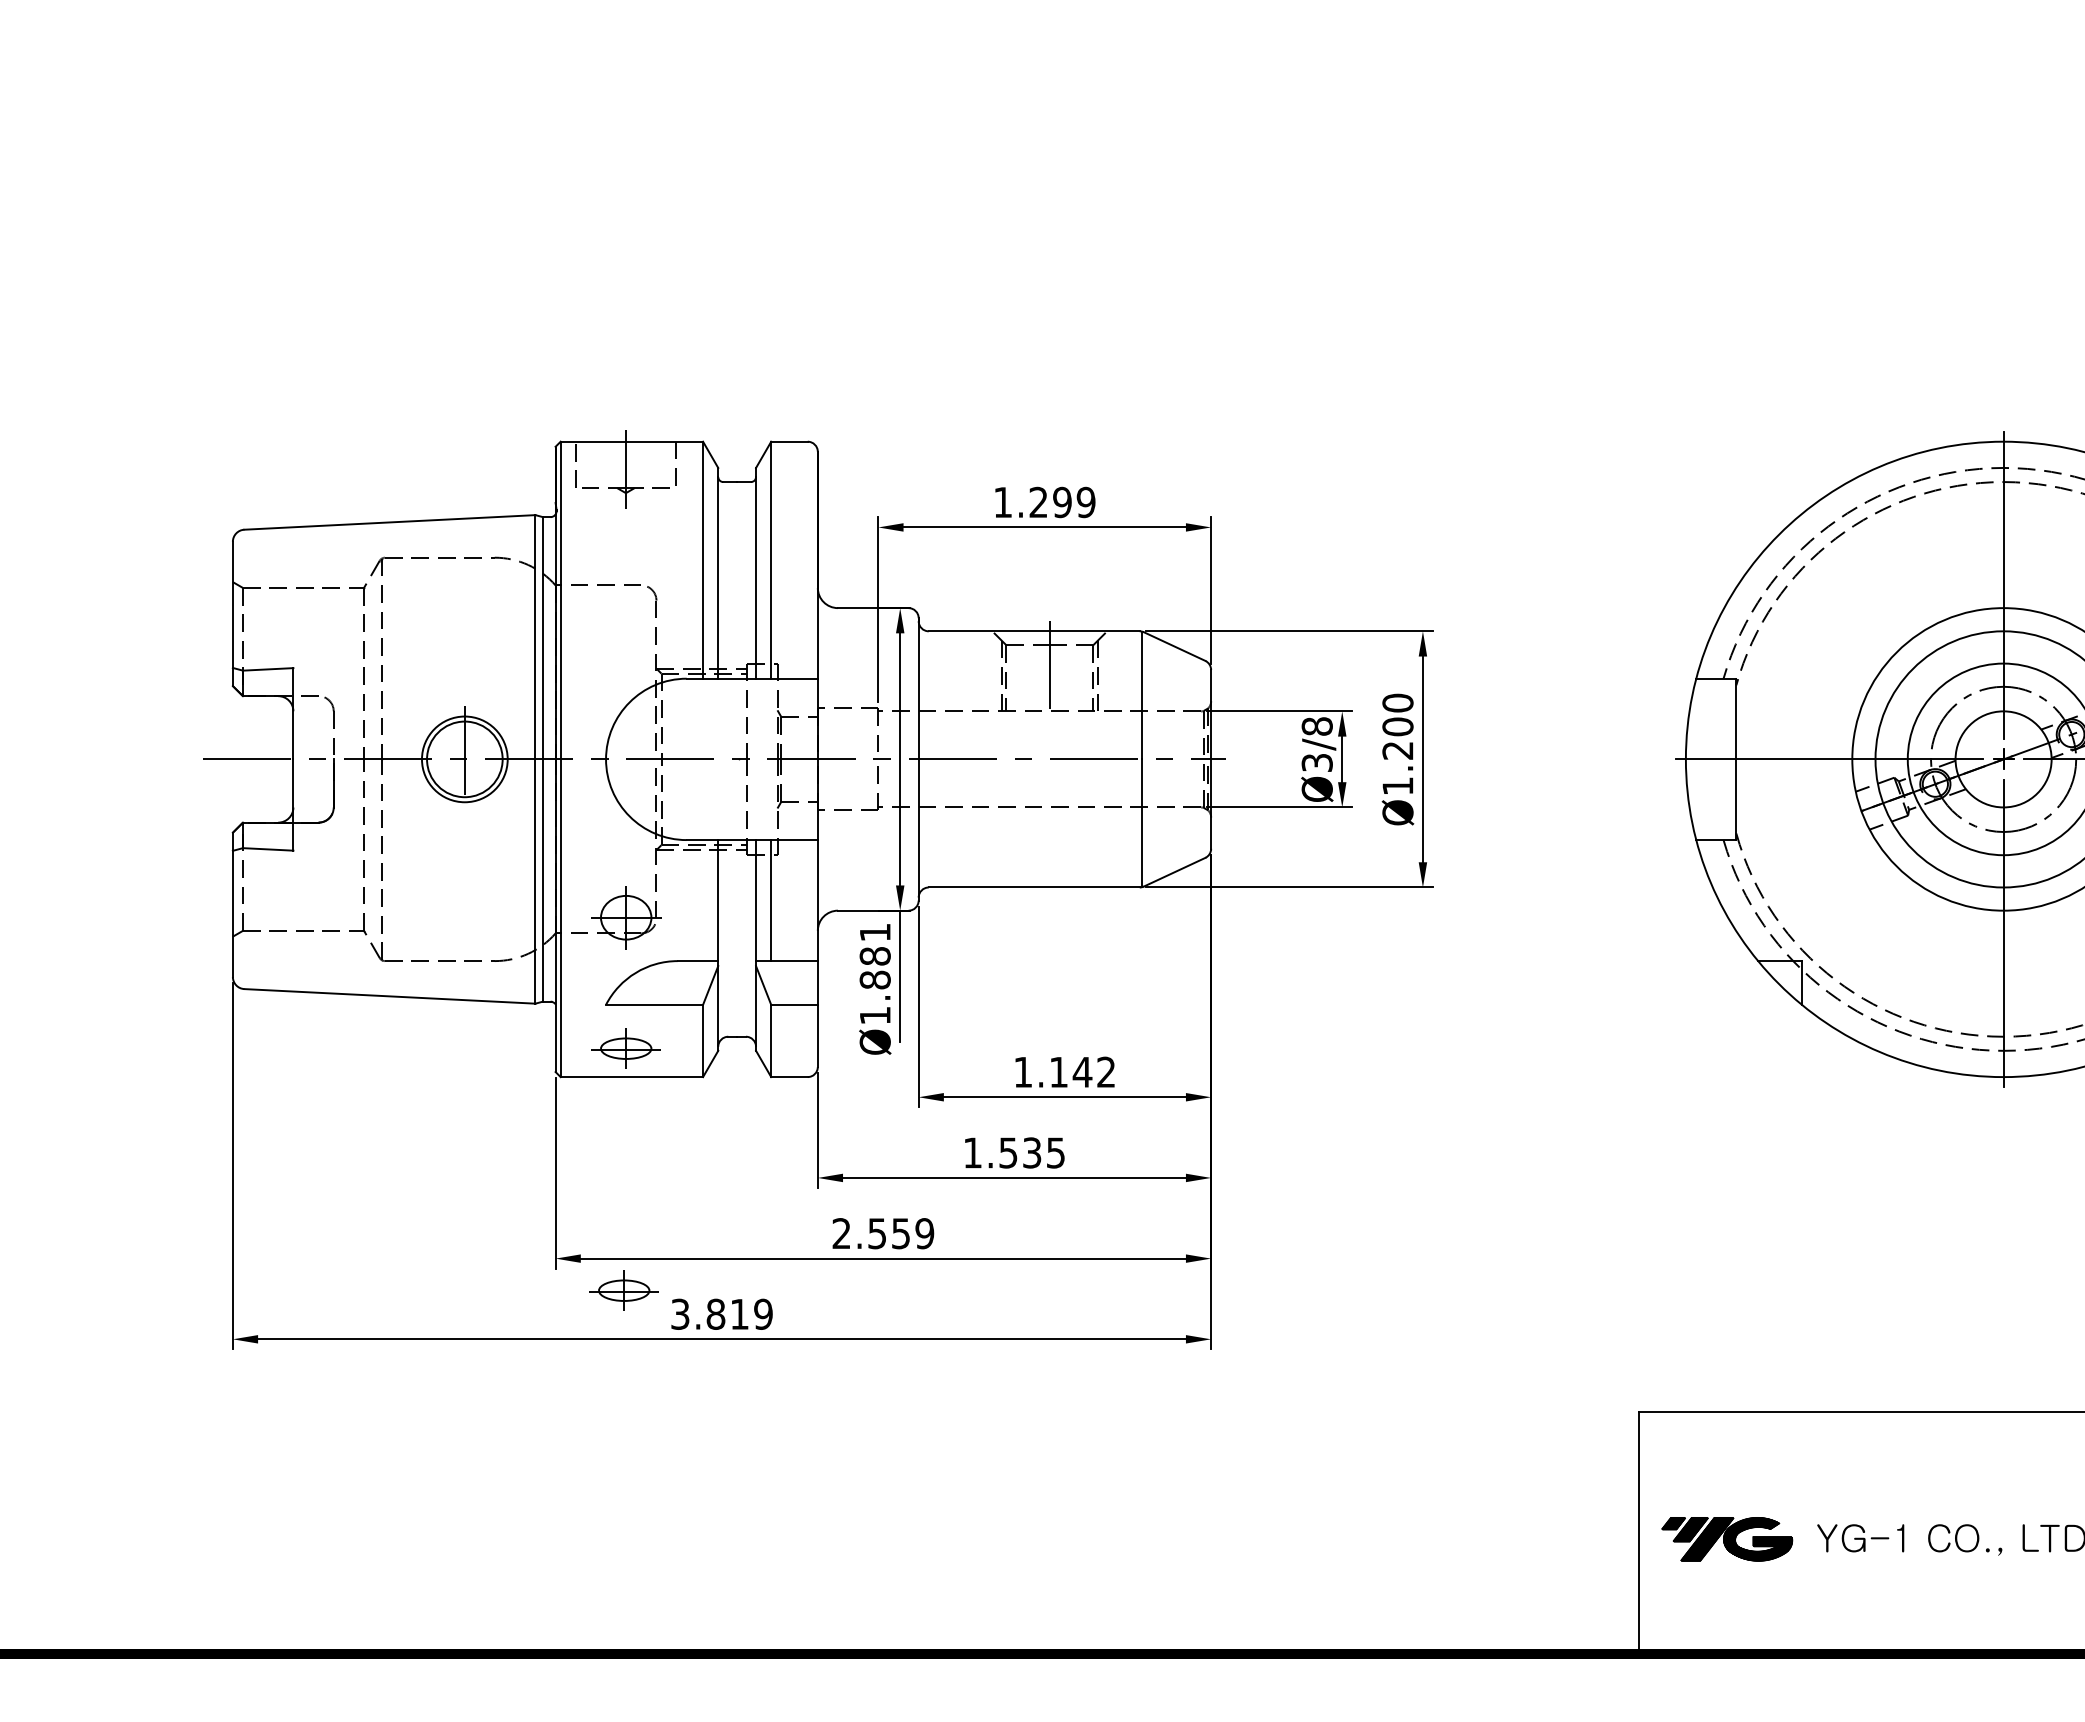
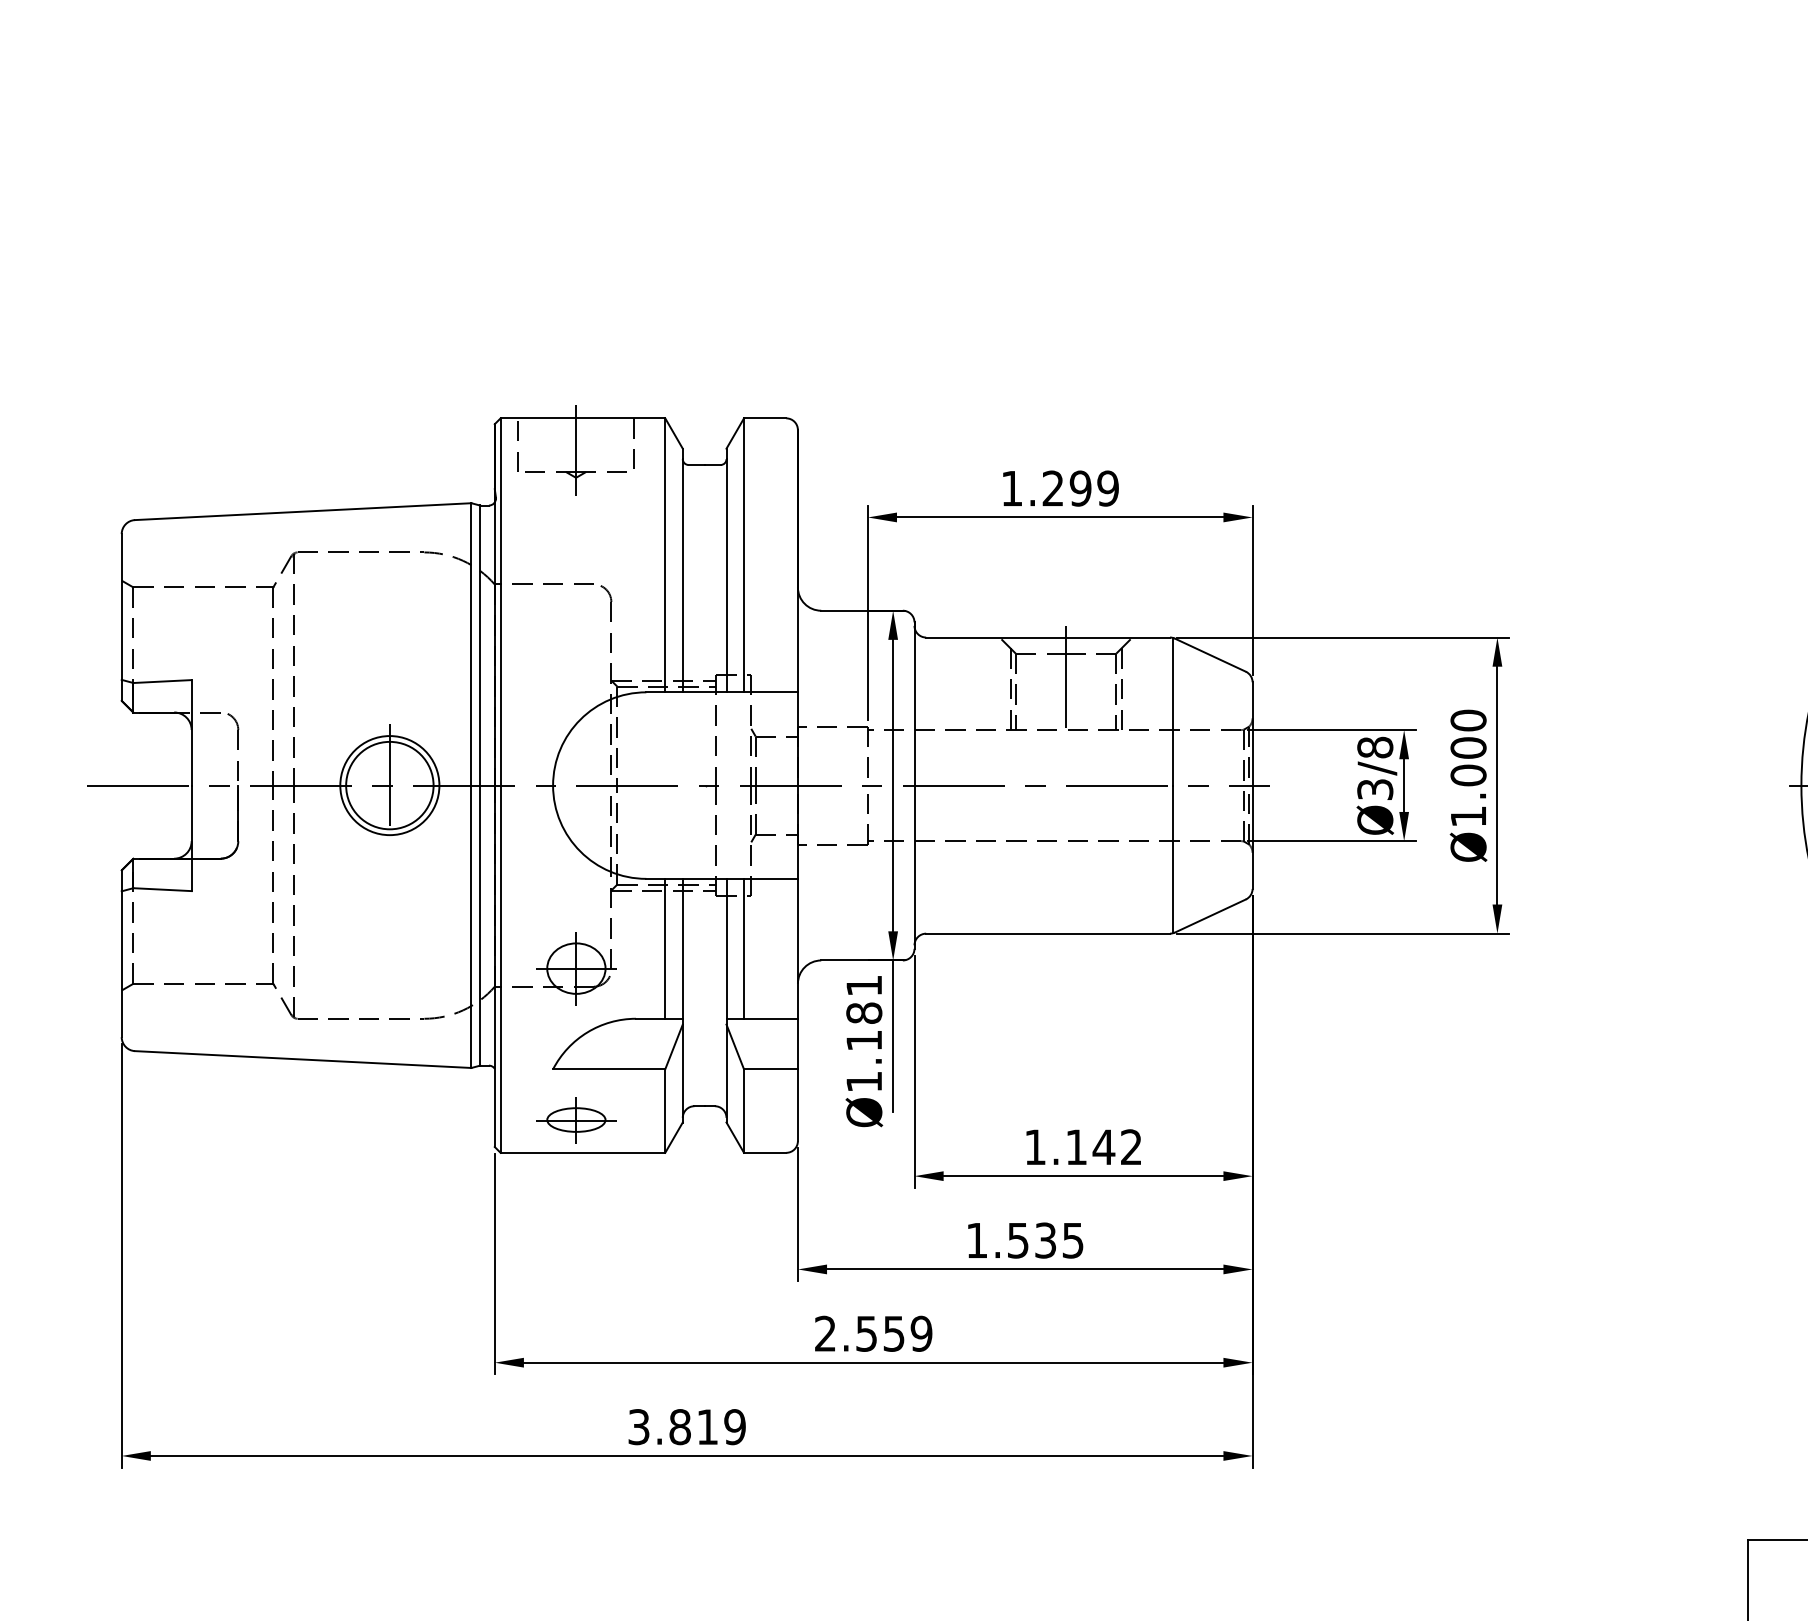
text: (1397, 750) -> (1468, 775), Ø1.200 -> Ø1.000
line: (703, 900) -> (665, 948), added
text: (874, 979) -> (863, 1040), Ø1.881 -> Ø1.181
part: (623, 1290) -> (573, 1399), removed

